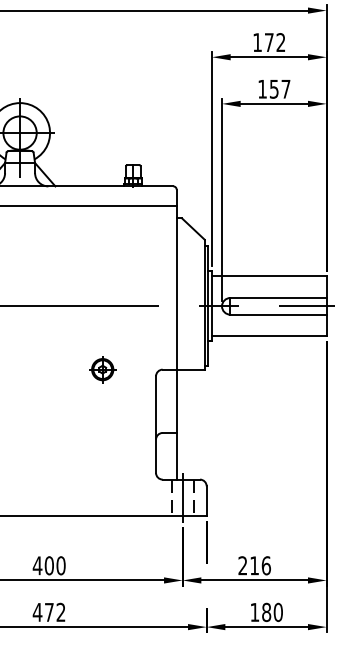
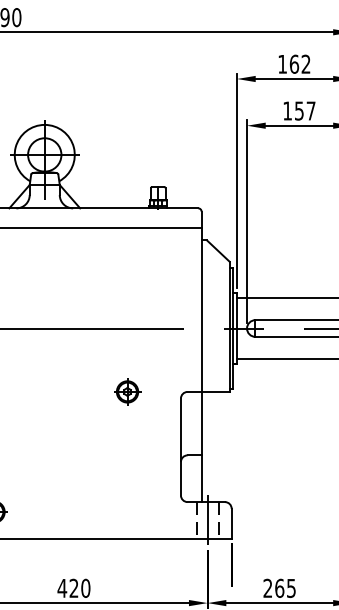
text: (268, 42) -> (293, 64), 172 -> 162
text: (48, 565) -> (73, 588), 400 -> 420
text: (260, 565) -> (285, 588), 216 -> 265

